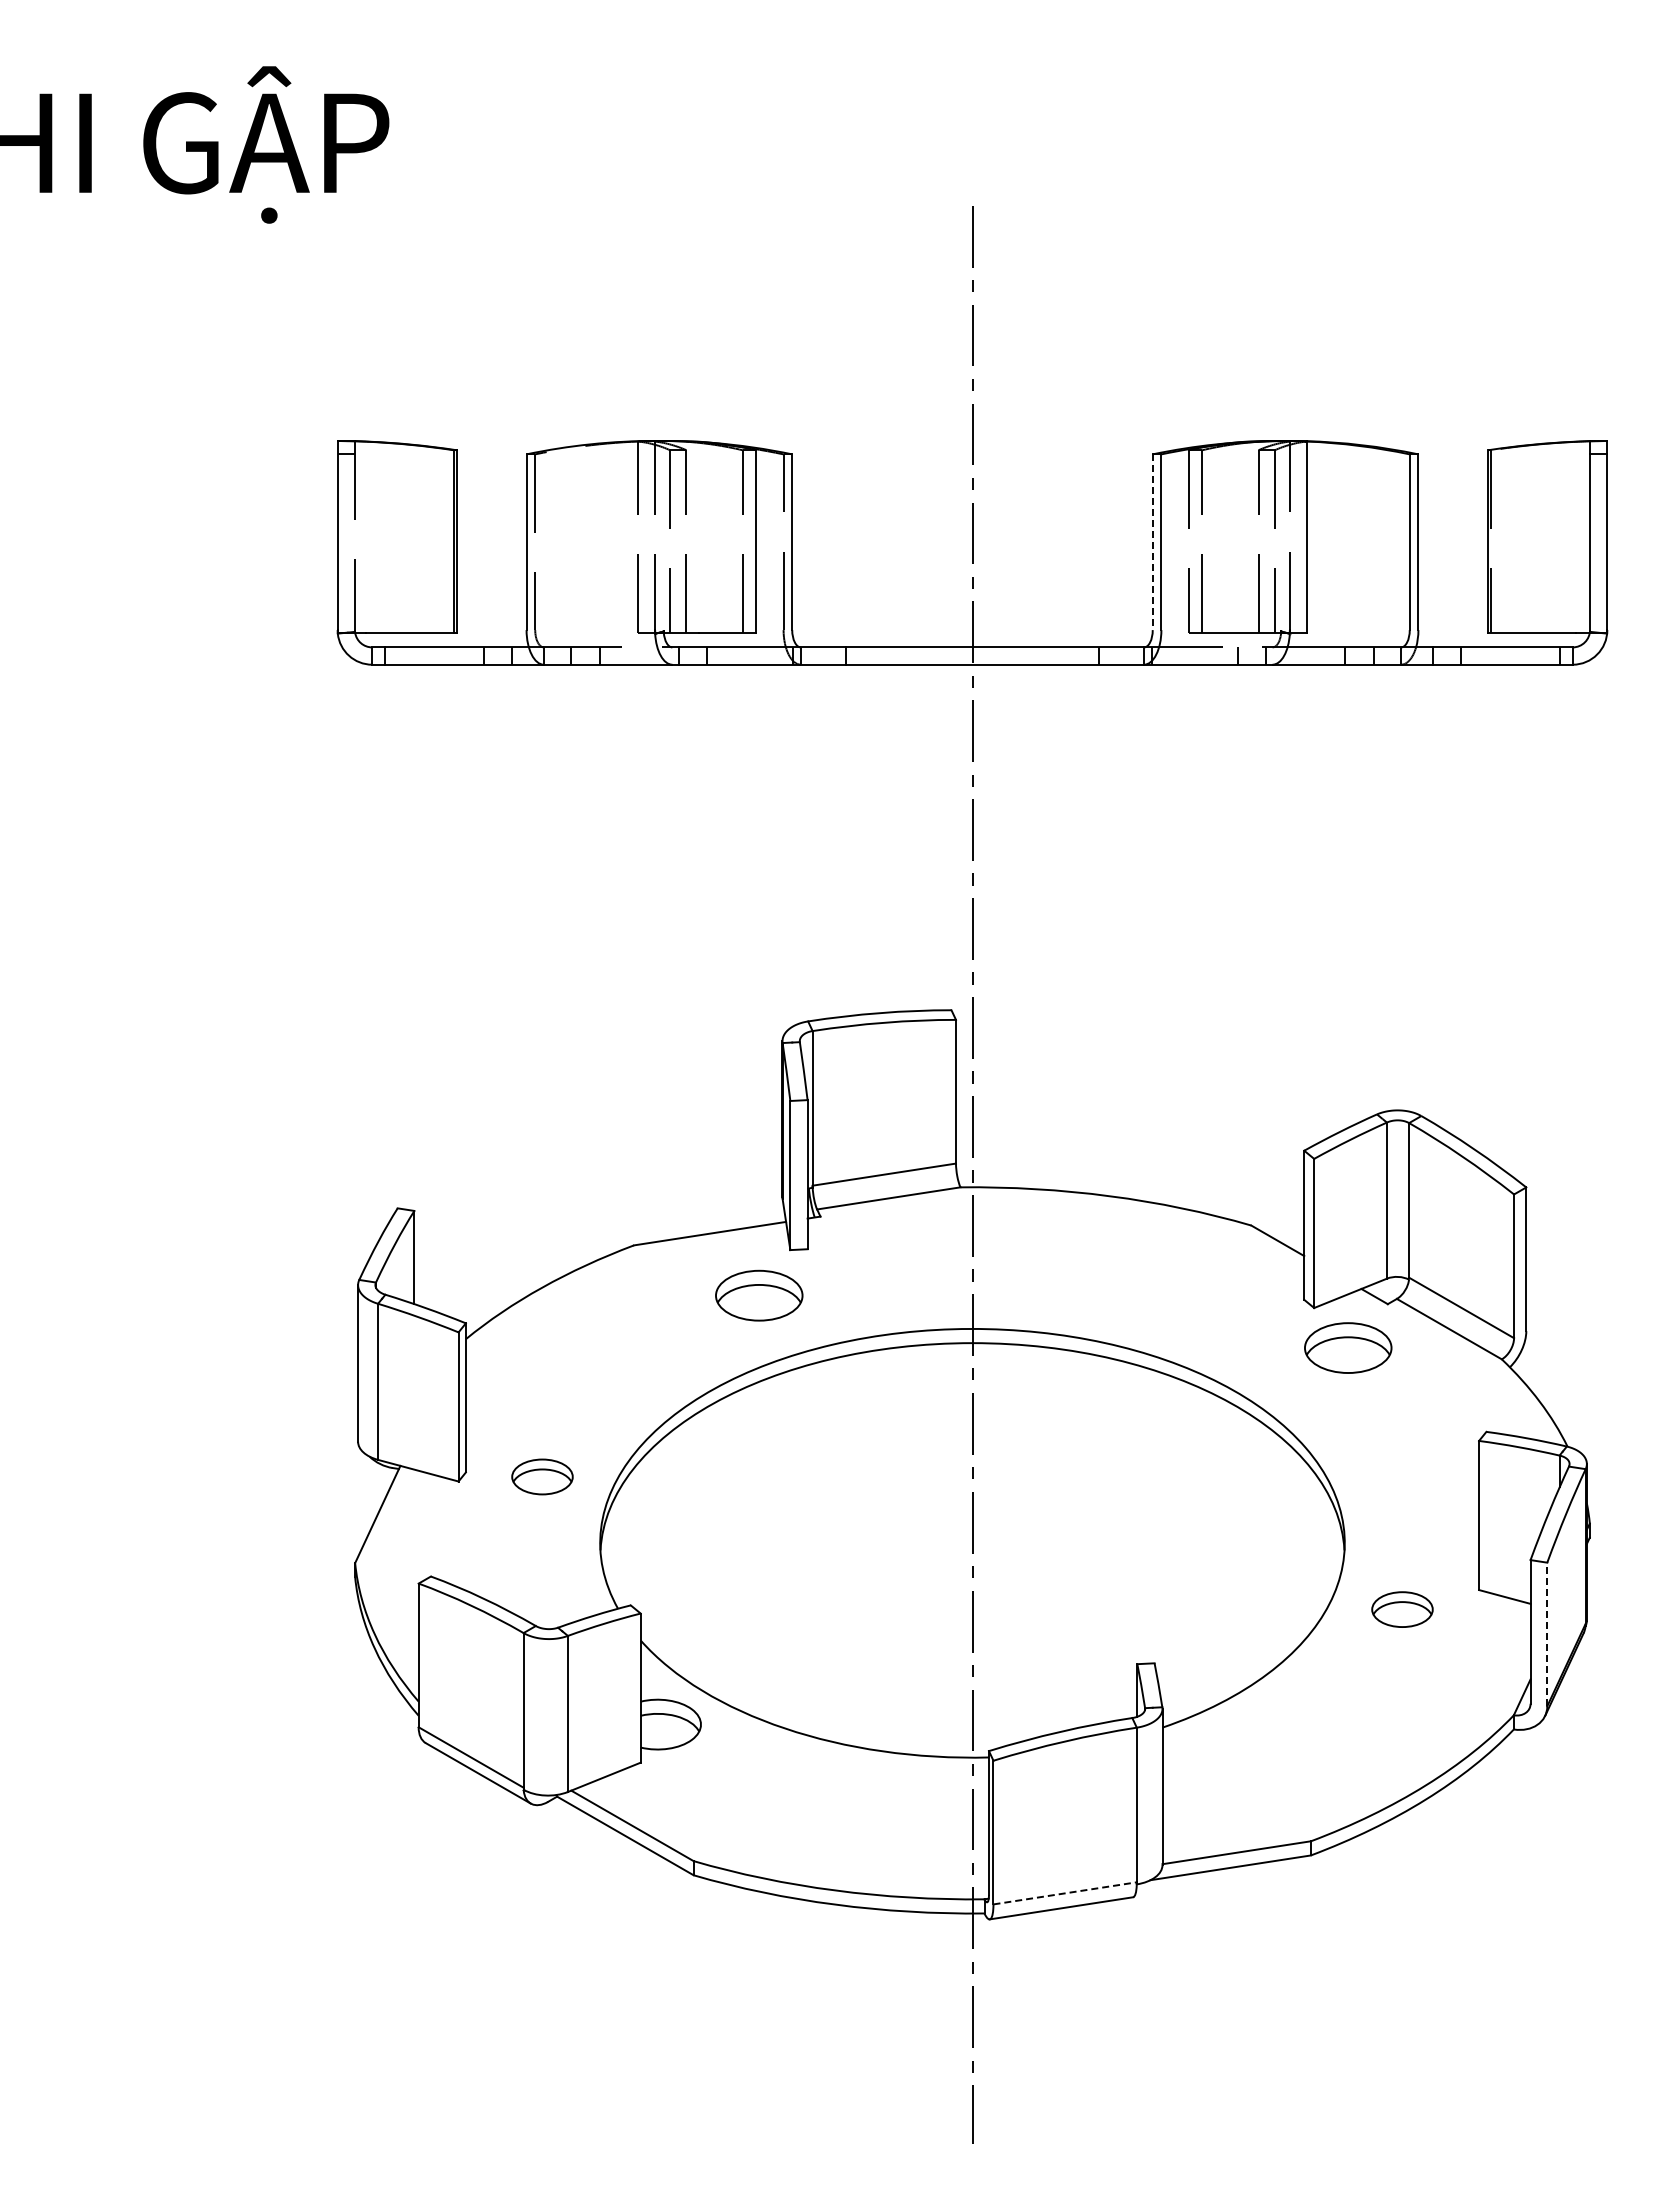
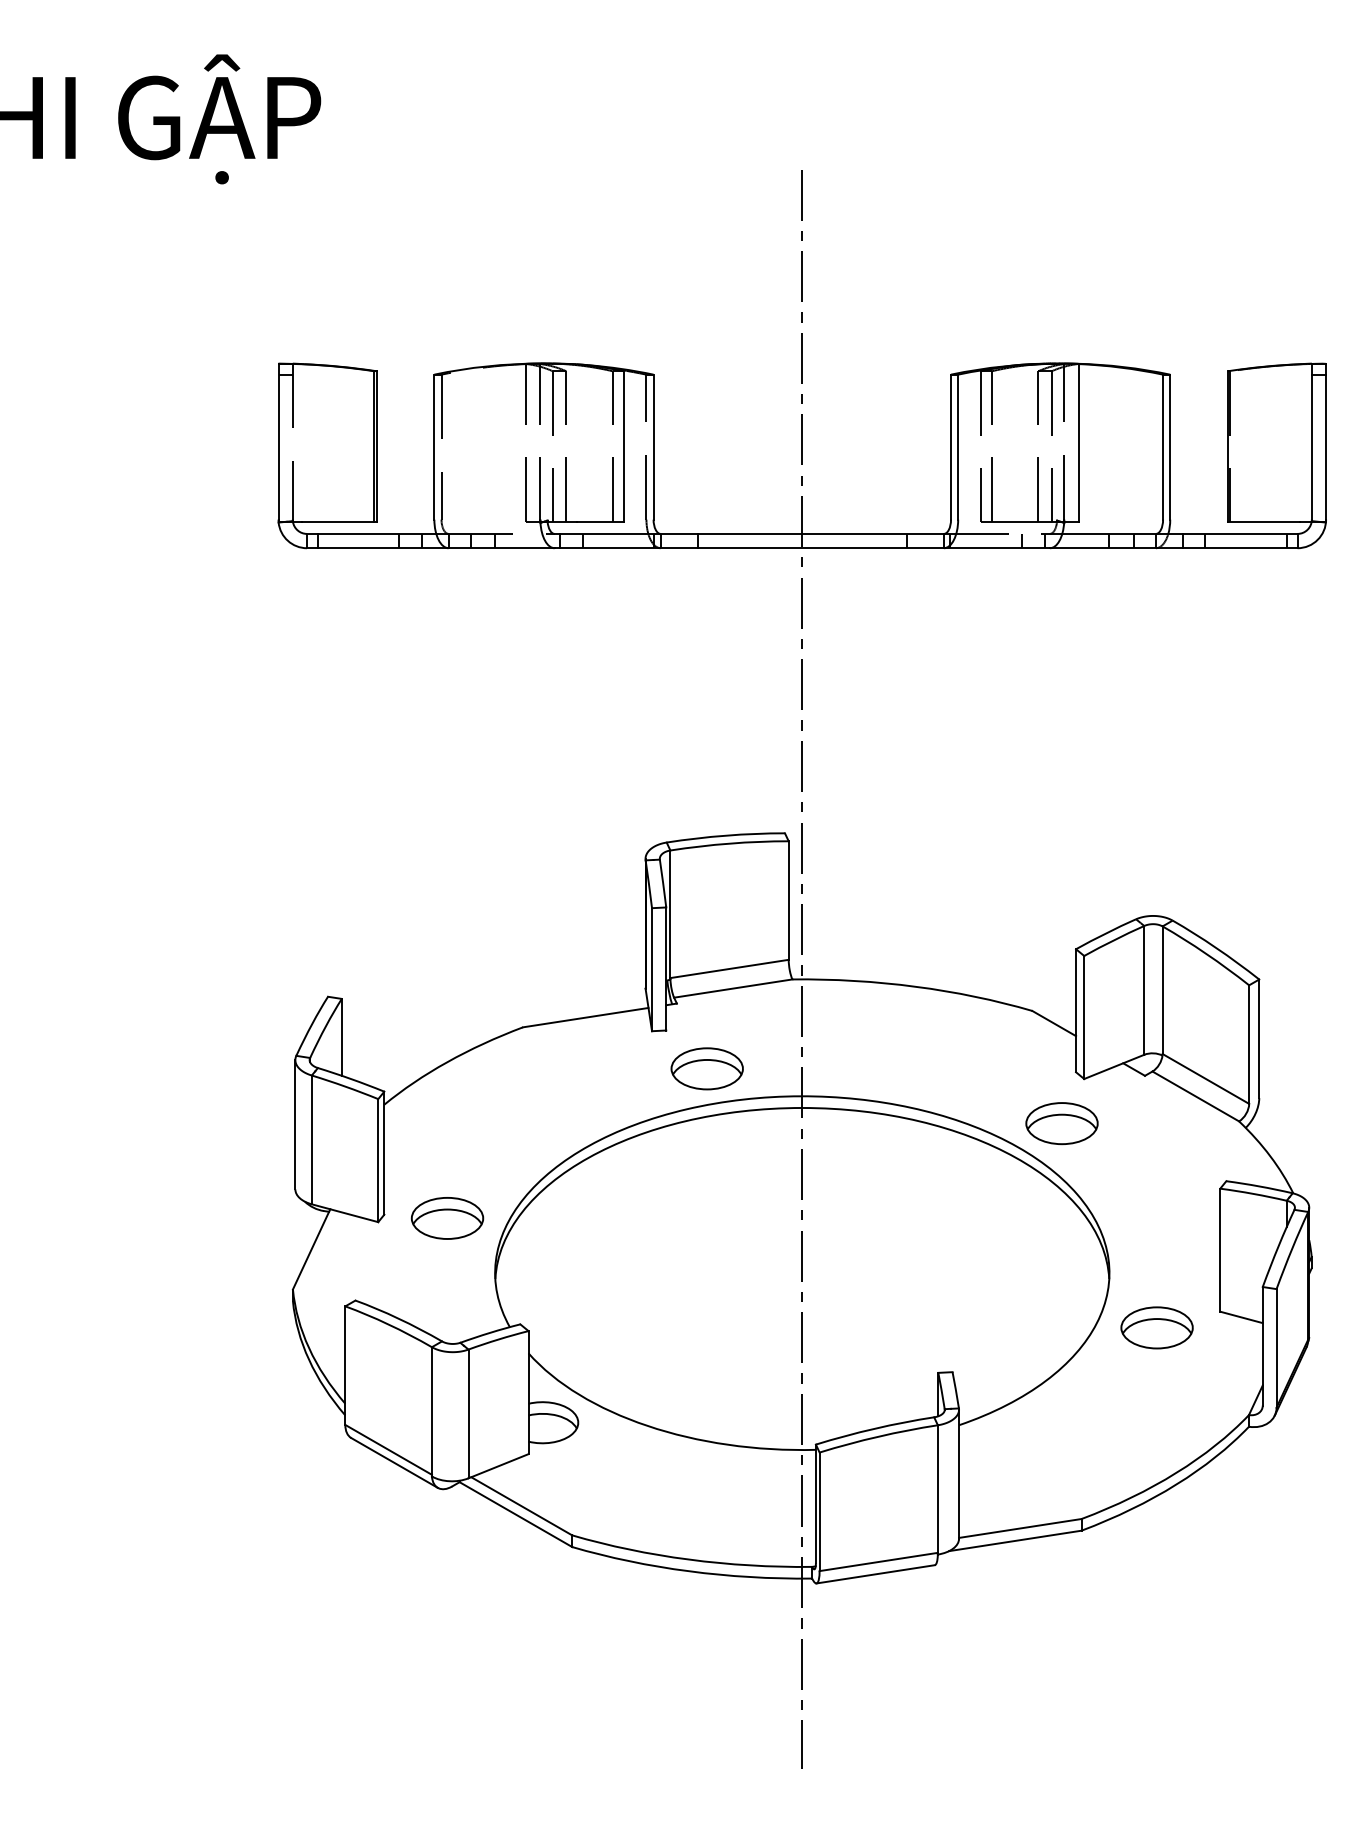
line: (1152, 542) -> (950, 447), dashed -> solid
part: (759, 1295) -> (707, 1068), moved
part: (1348, 1347) -> (1062, 1123), moved
part: (542, 1476) -> (447, 1218), size x1.43
part: (1402, 1609) -> (1157, 1327), size x1.43
line: (1547, 1634) -> (1276, 1348), dashed -> solid
line: (1065, 1893) -> (879, 1562), dashed -> solid

